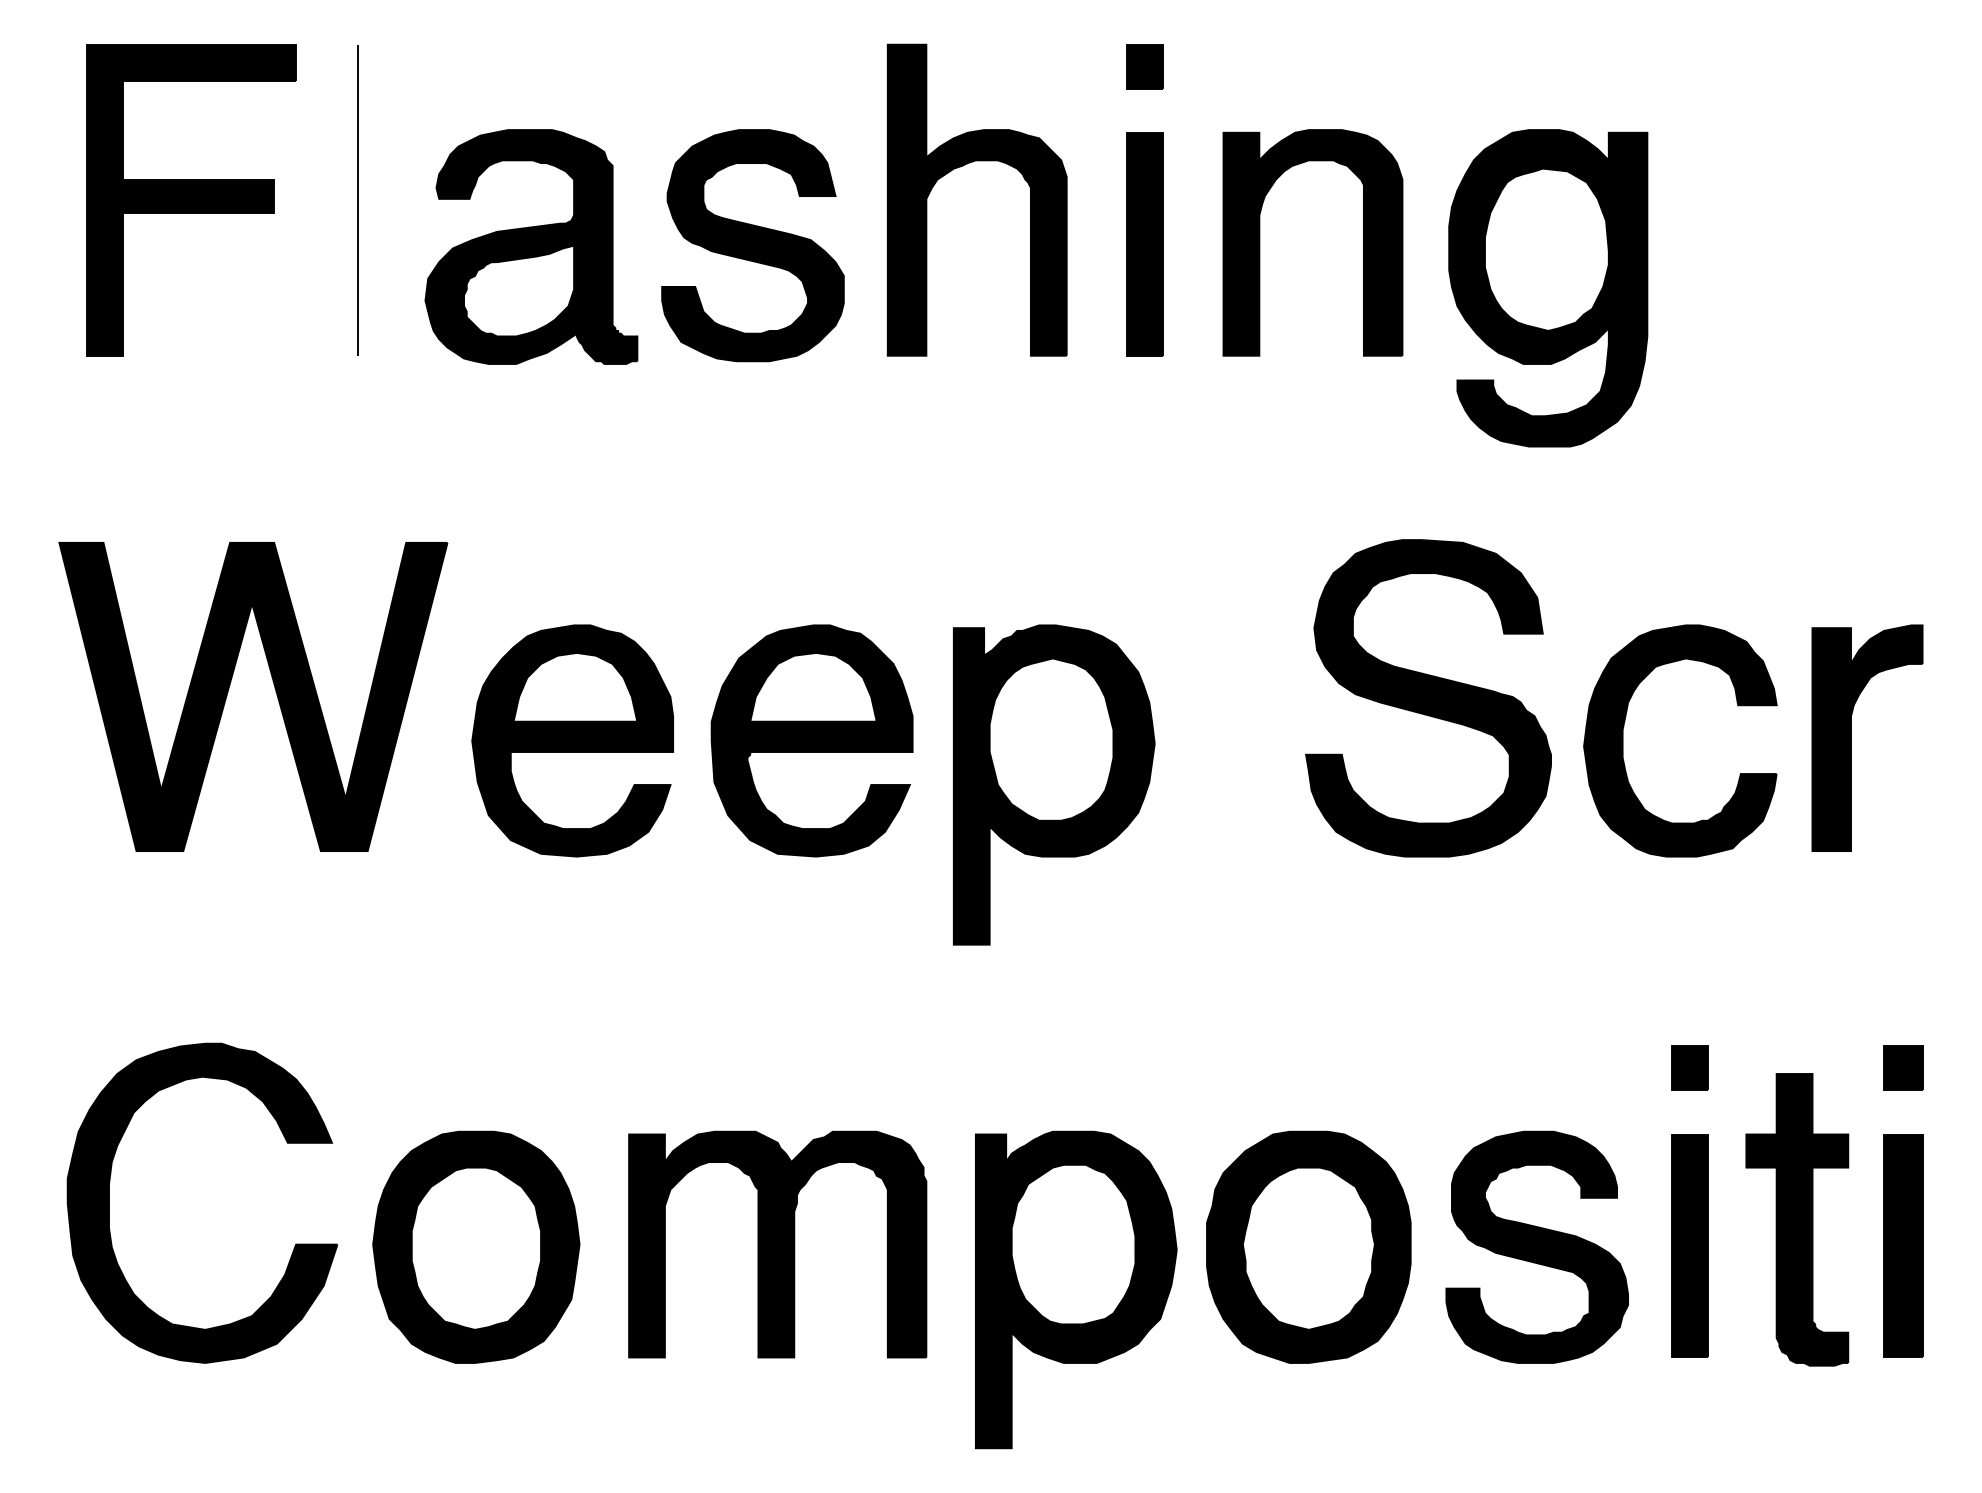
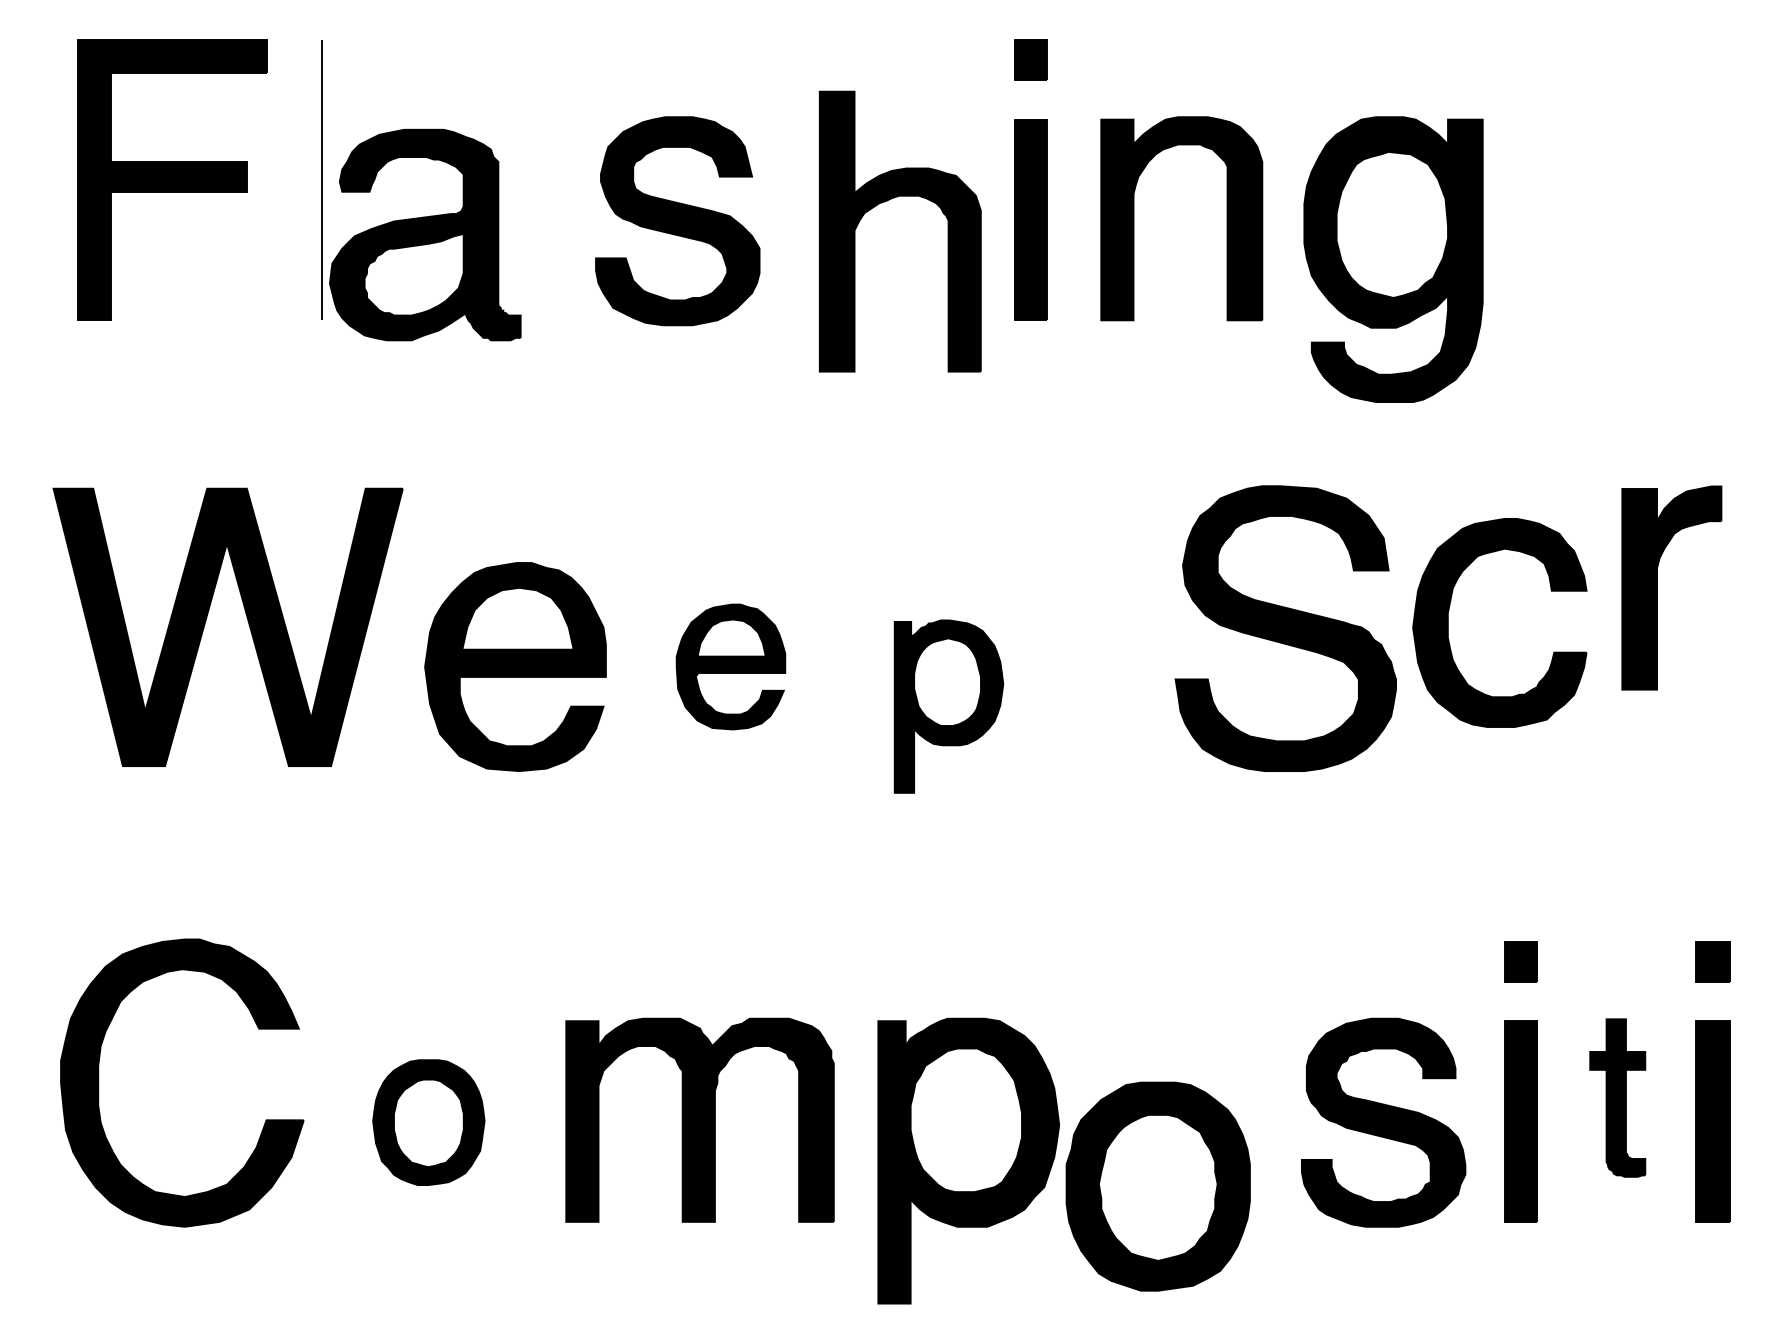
part: (963, 166) -> (887, 201), moved
part: (531, 246) -> (425, 234), moved
part: (1851, 737) -> (1657, 587), moved
part: (811, 740) -> (730, 666), size x0.6
part: (1623, 740) -> (1448, 622), moved
part: (1054, 784) -> (949, 706), size x0.6
part: (1797, 1219) -> (1617, 1097), size x0.6
part: (476, 1246) -> (428, 1122), size x0.6
part: (1308, 1246) -> (1157, 1185), moved

